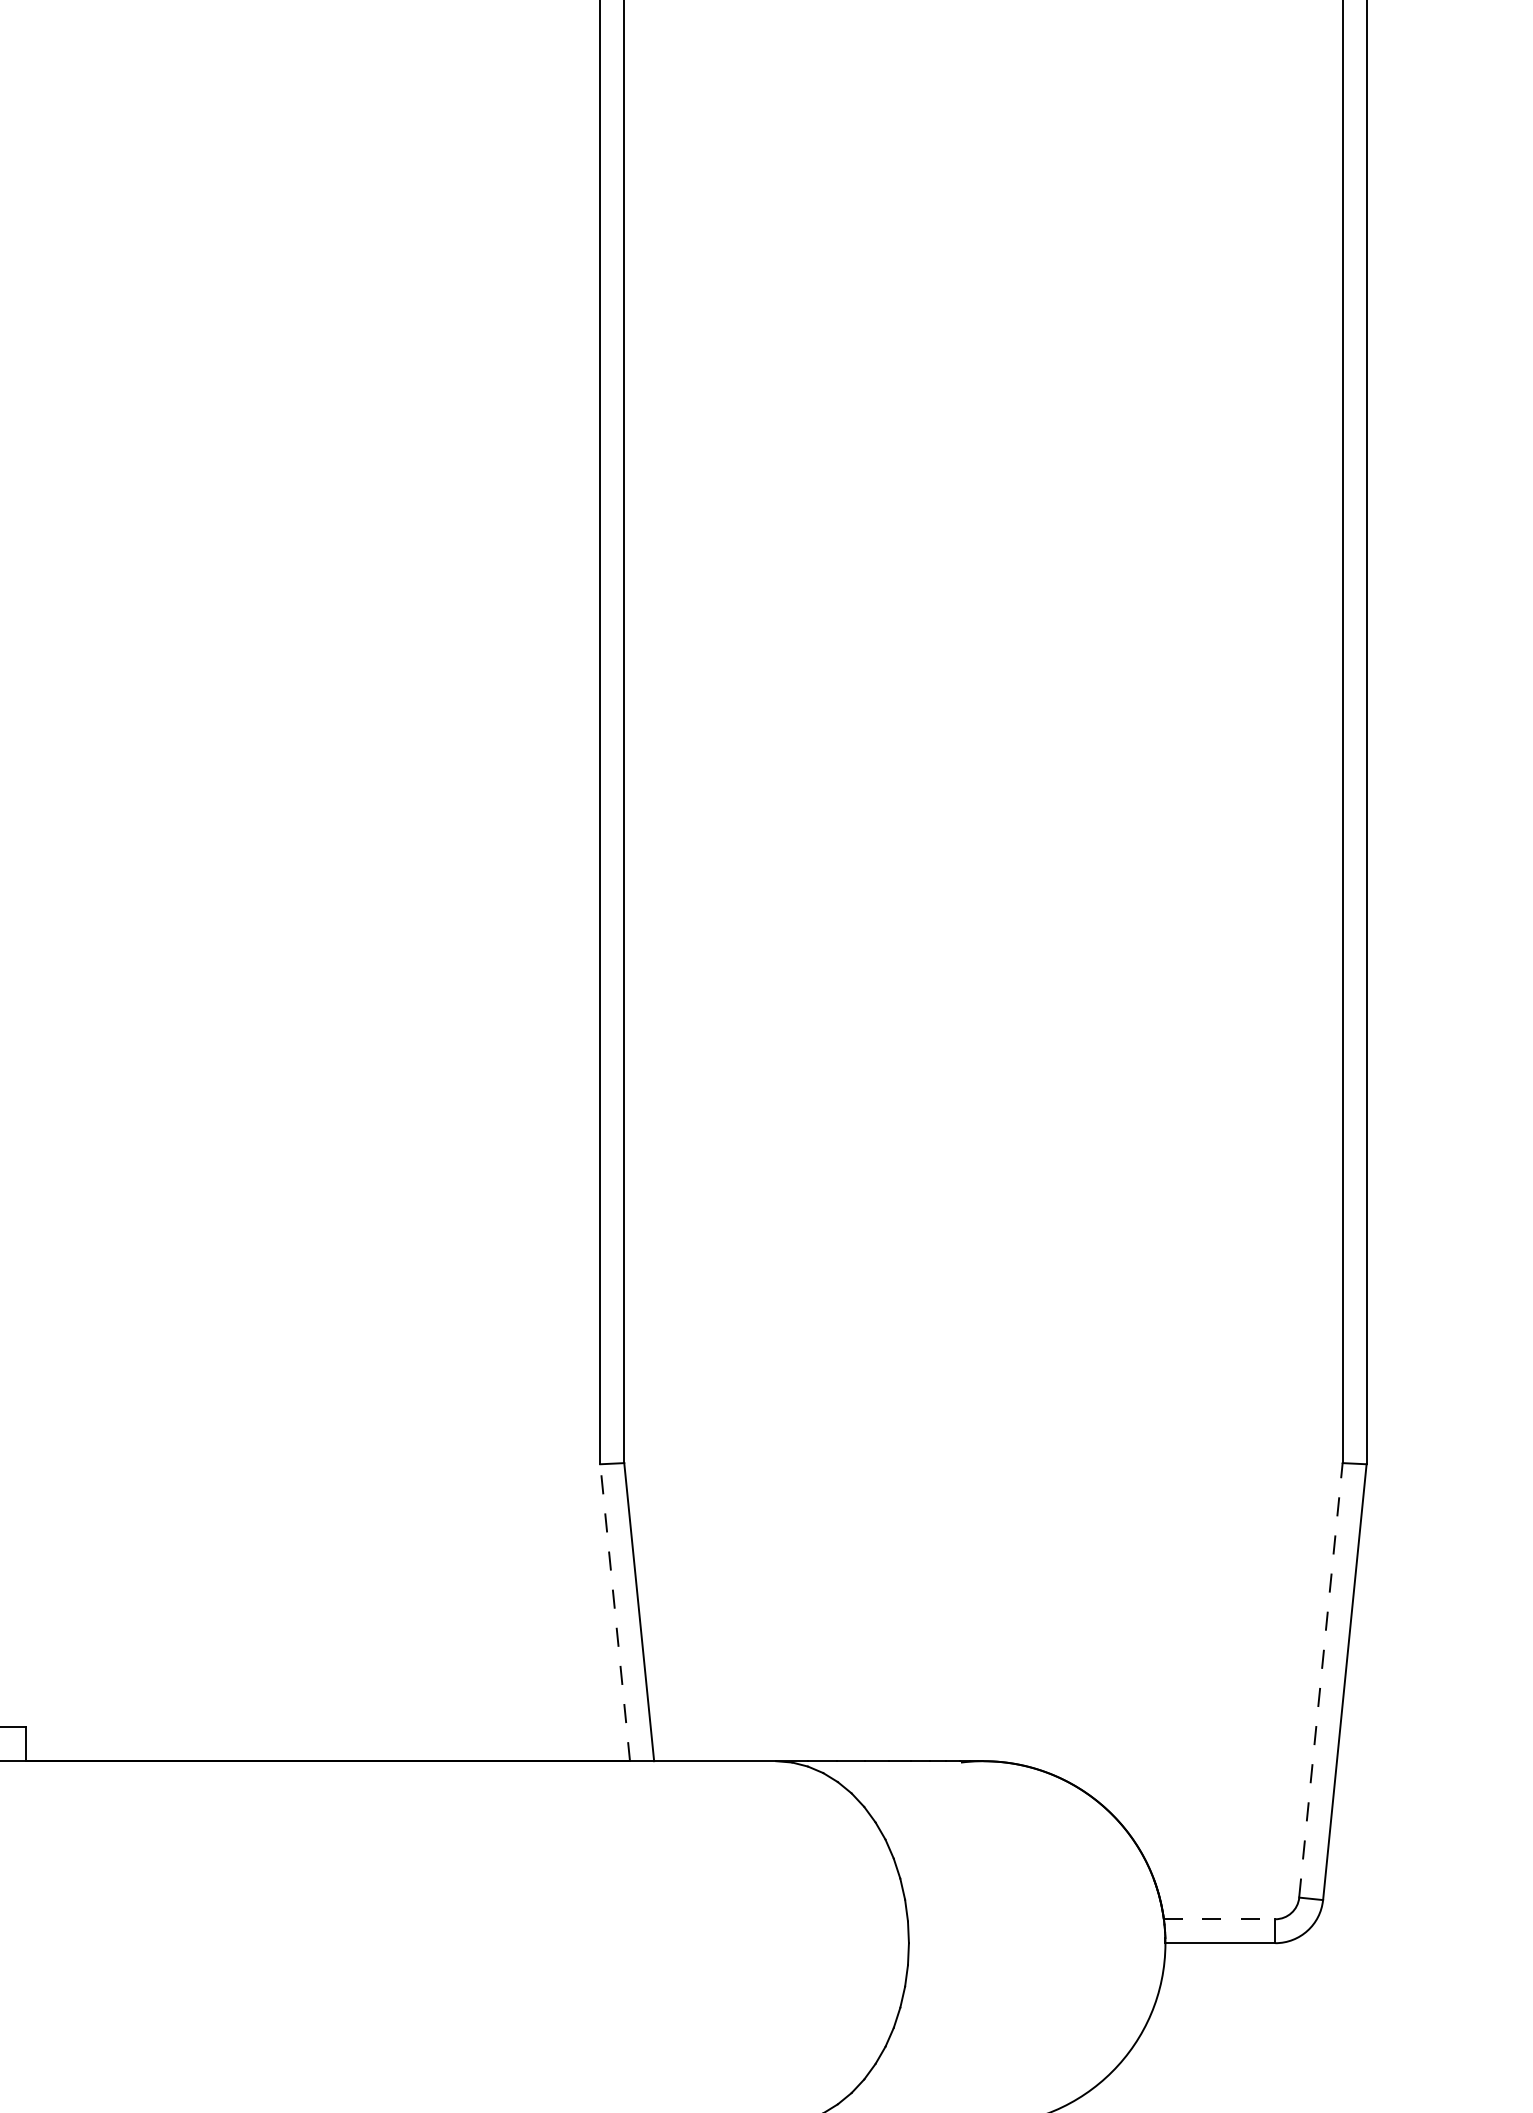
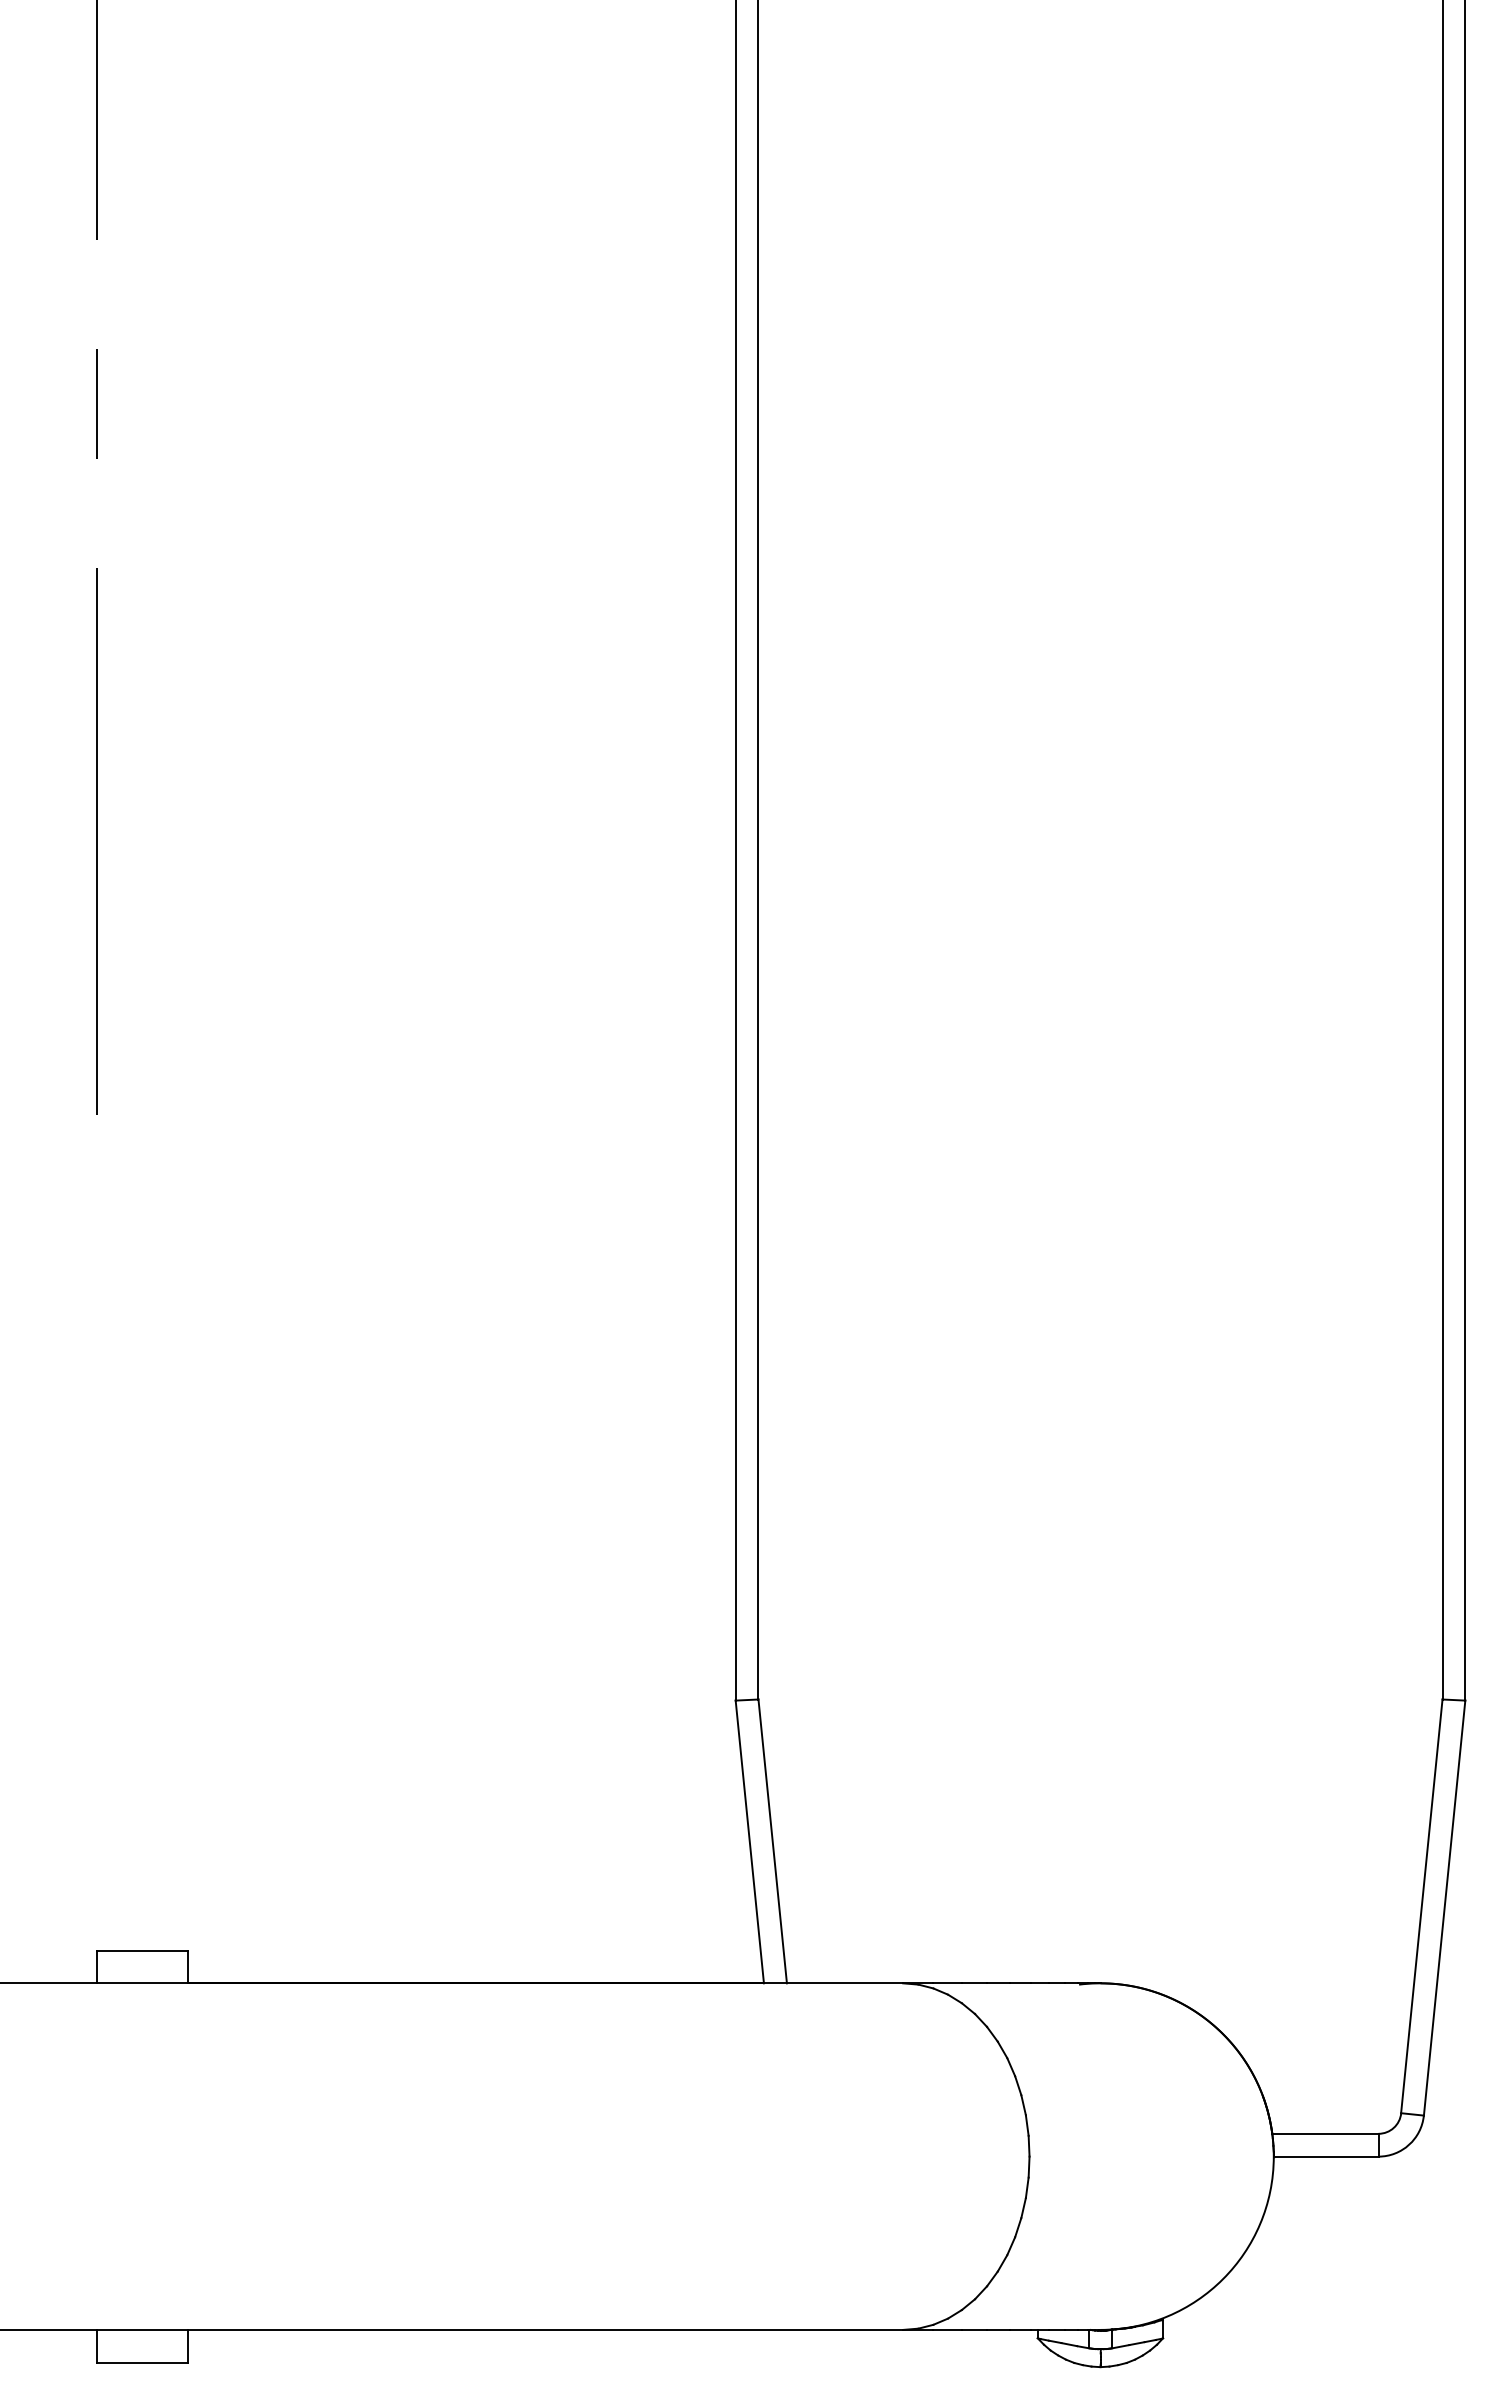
line: (614, 1612) -> (749, 1841), dashed -> solid
line: (1320, 1680) -> (1421, 1906), dashed -> solid
line: (1219, 1918) -> (1325, 2133), dashed -> solid

